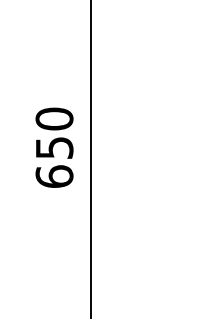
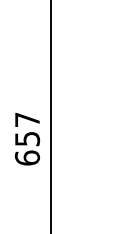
text: (54, 118) -> (27, 119), 650 -> 657

